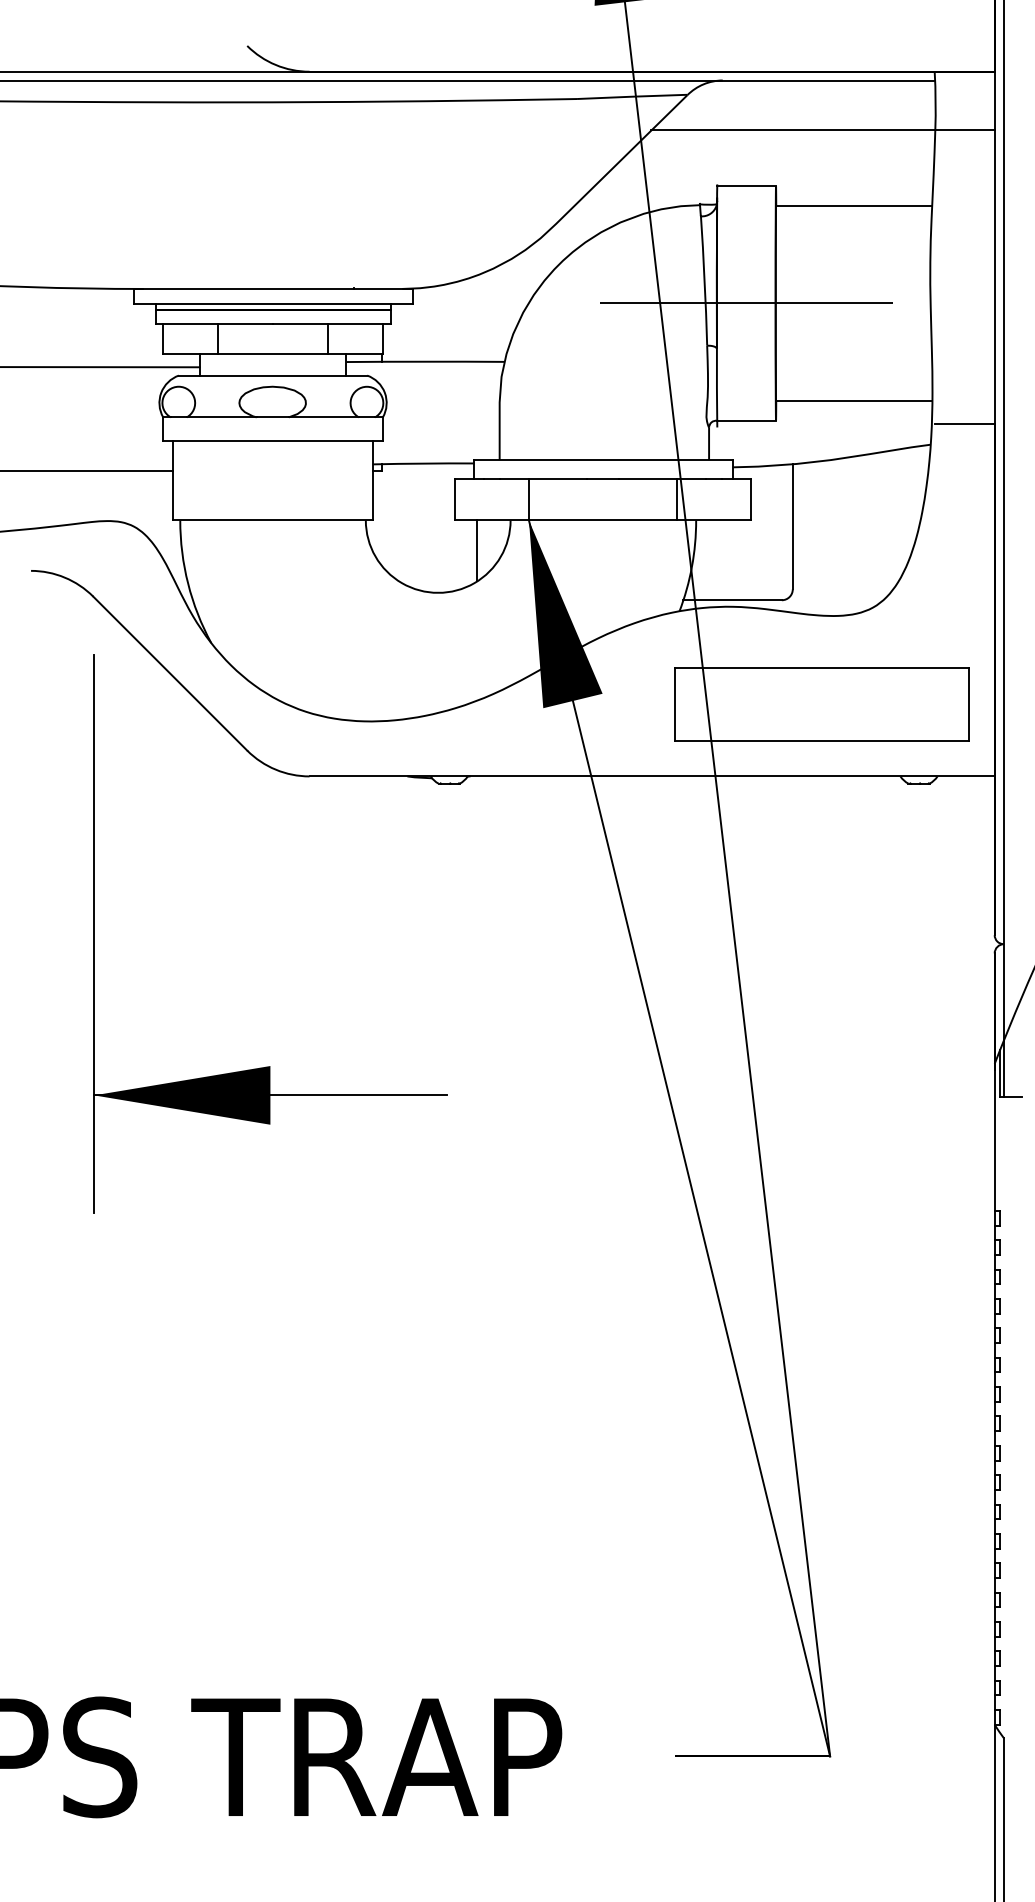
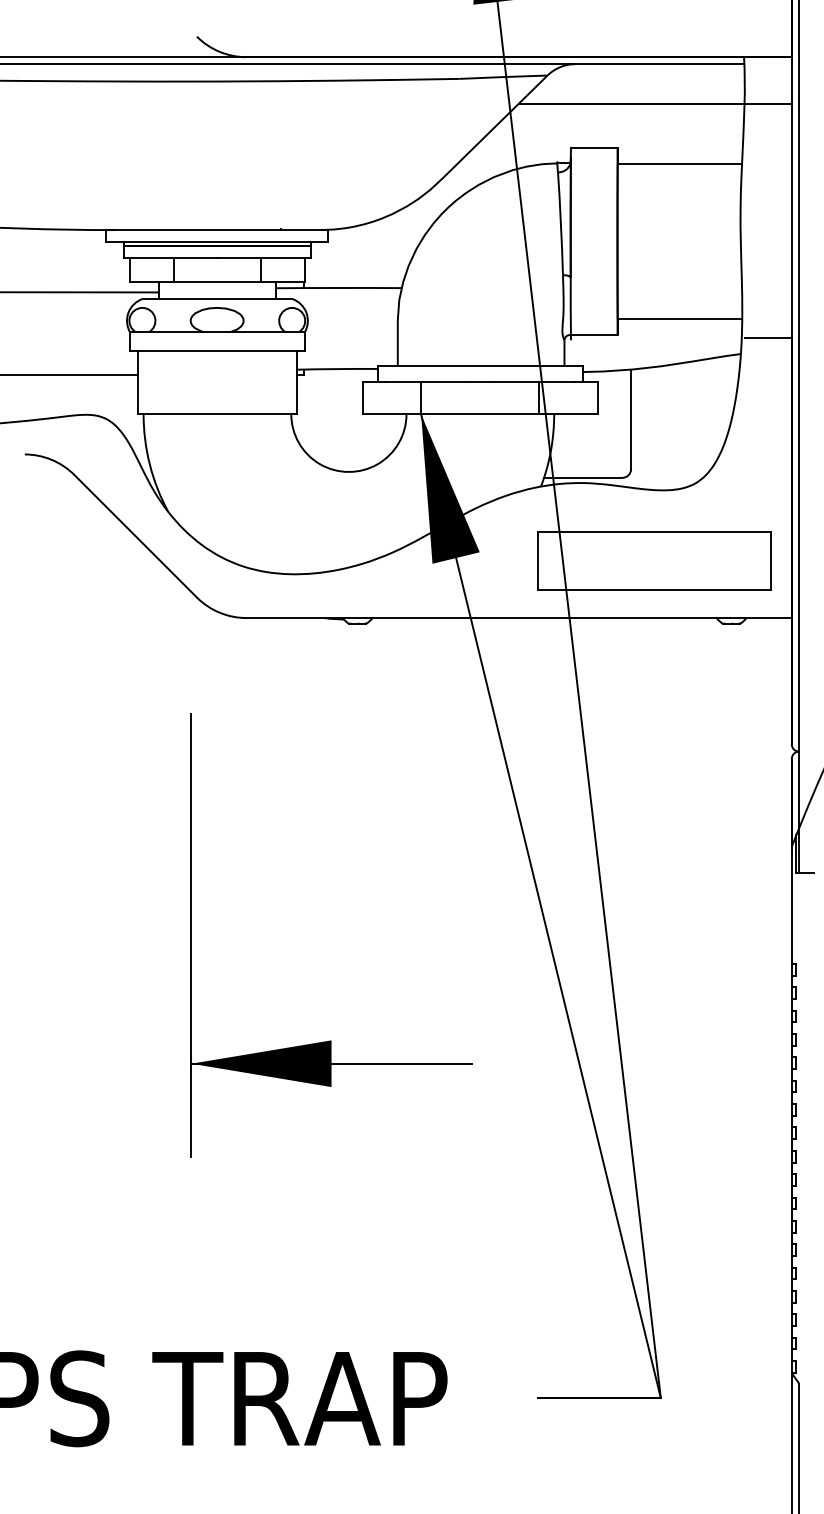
line: (746, 303) -> (594, 241), removed
line: (477, 550) -> (380, 438), removed
part: (270, 1066) -> (331, 1040), moved

